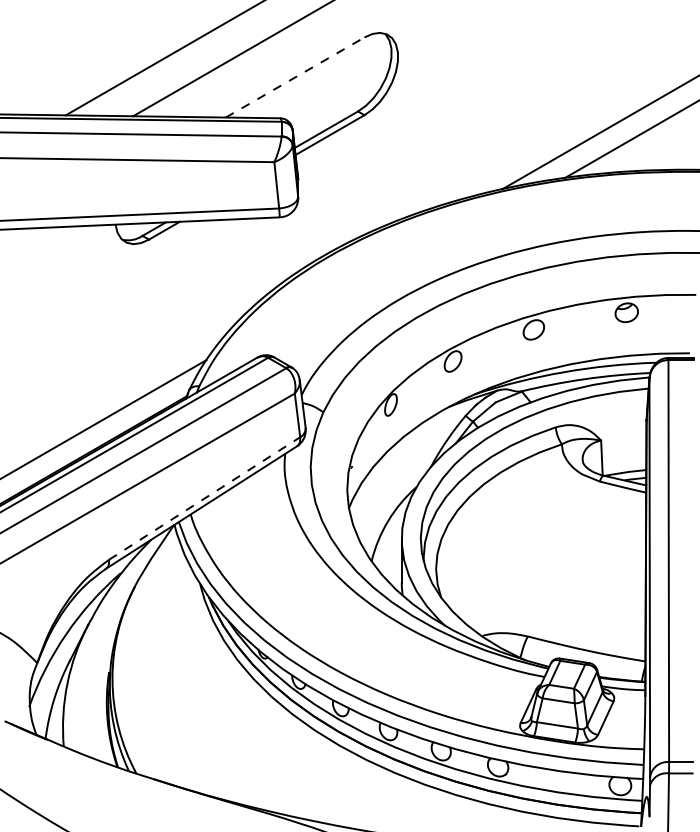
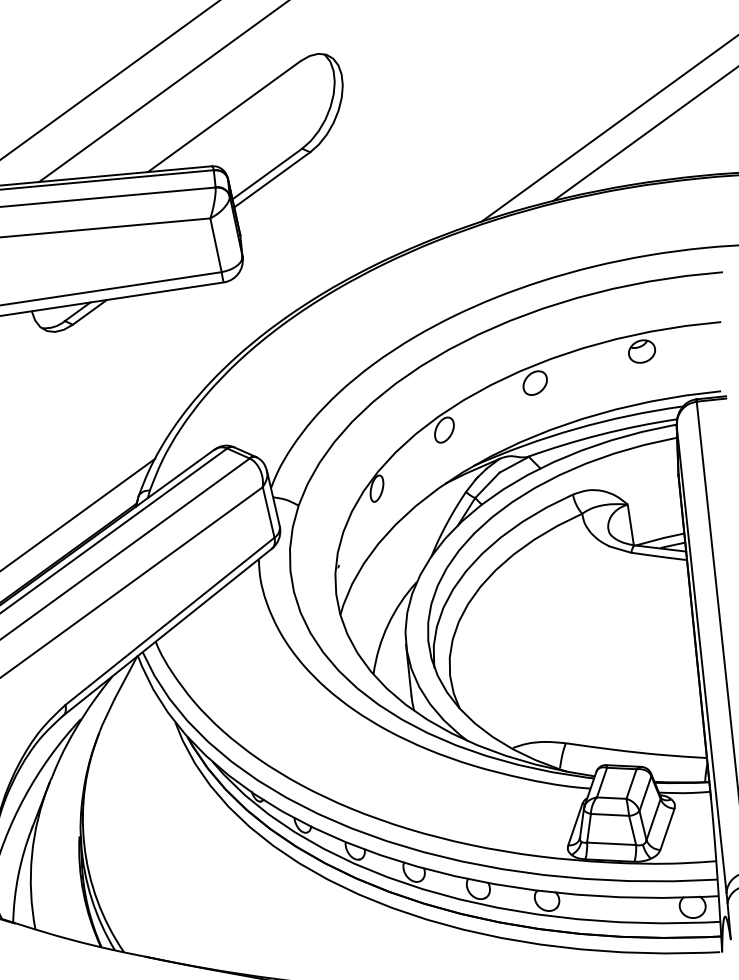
line: (295, 77) -> (224, 116), dashed -> solid
line: (204, 498) -> (169, 621), dashed -> solid

